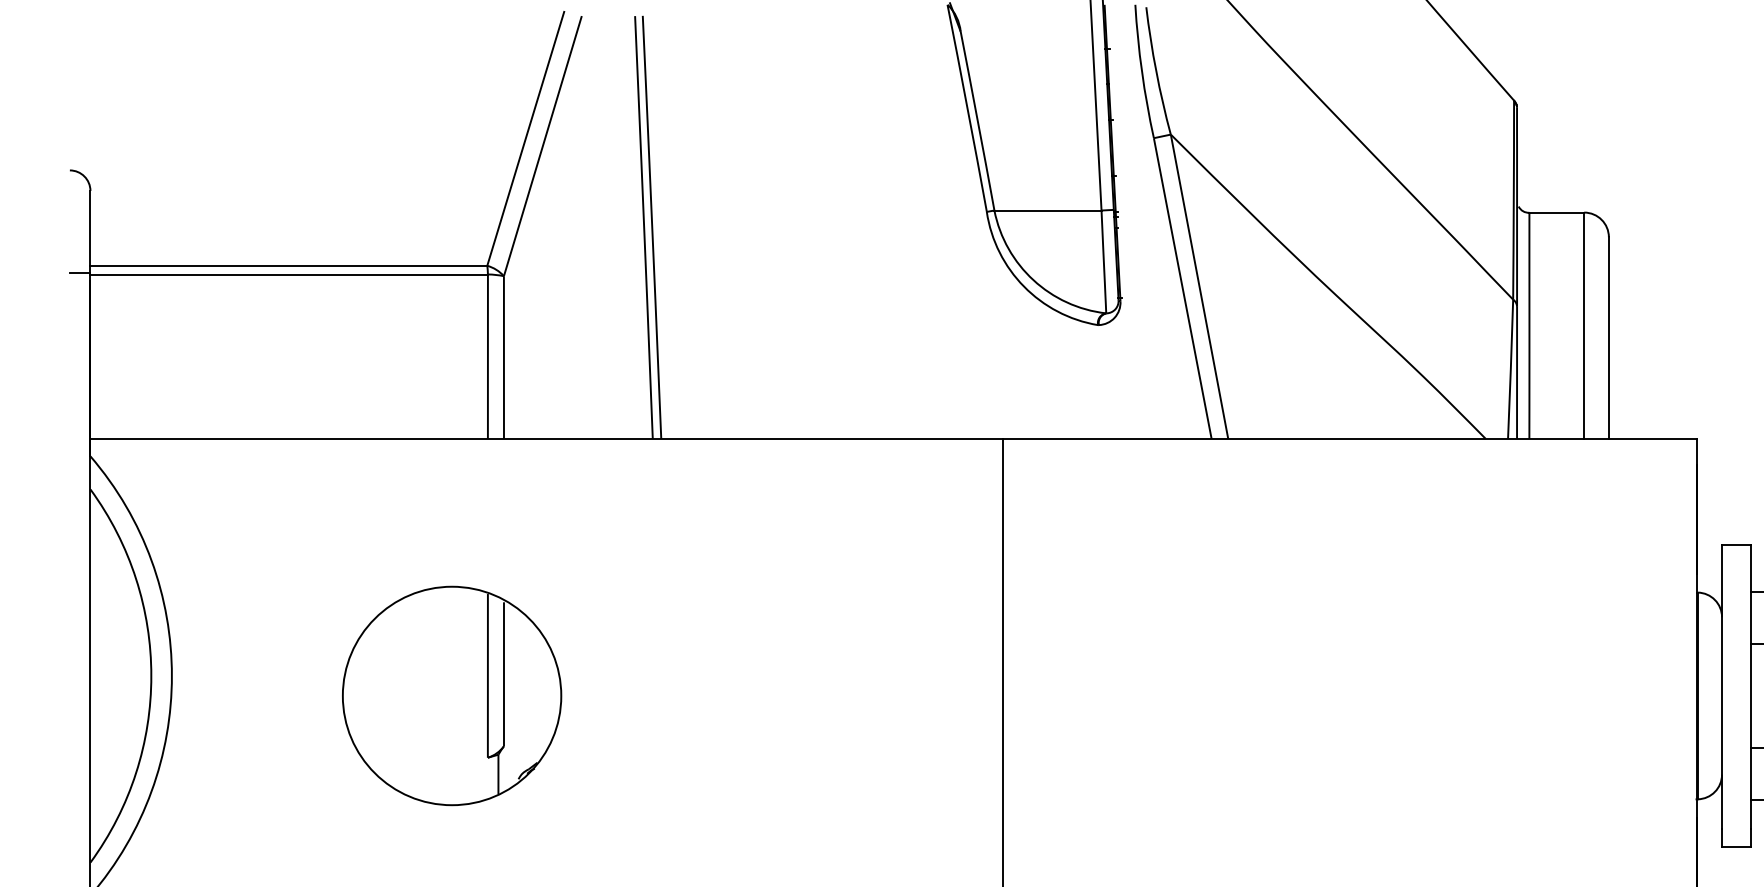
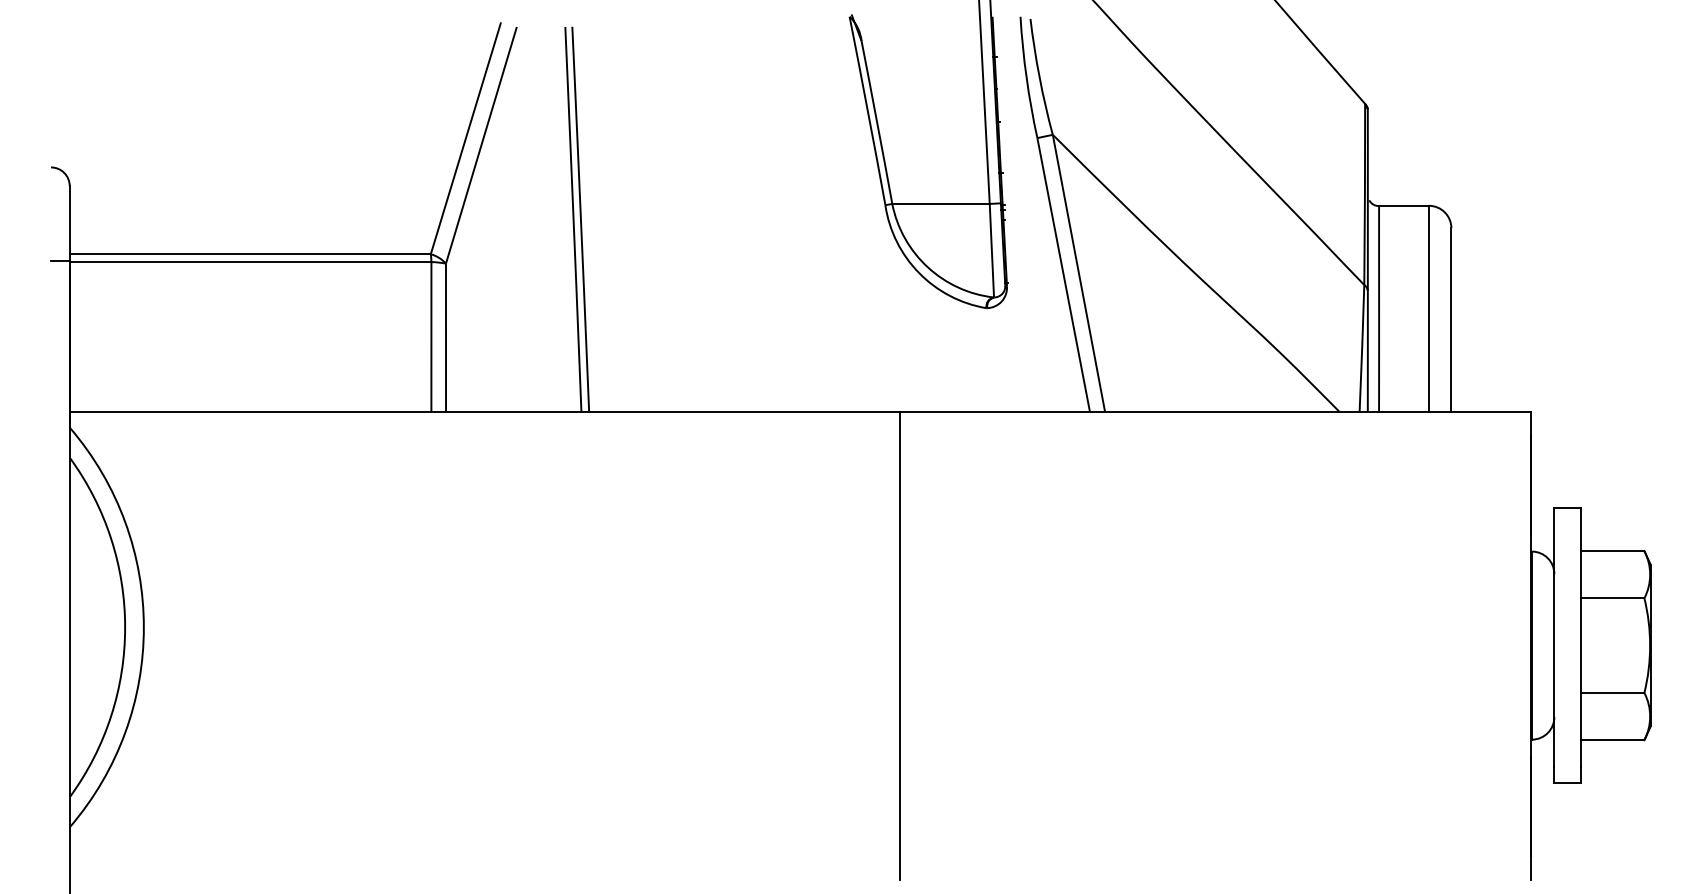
part: (451, 695) -> (398, 645), removed

